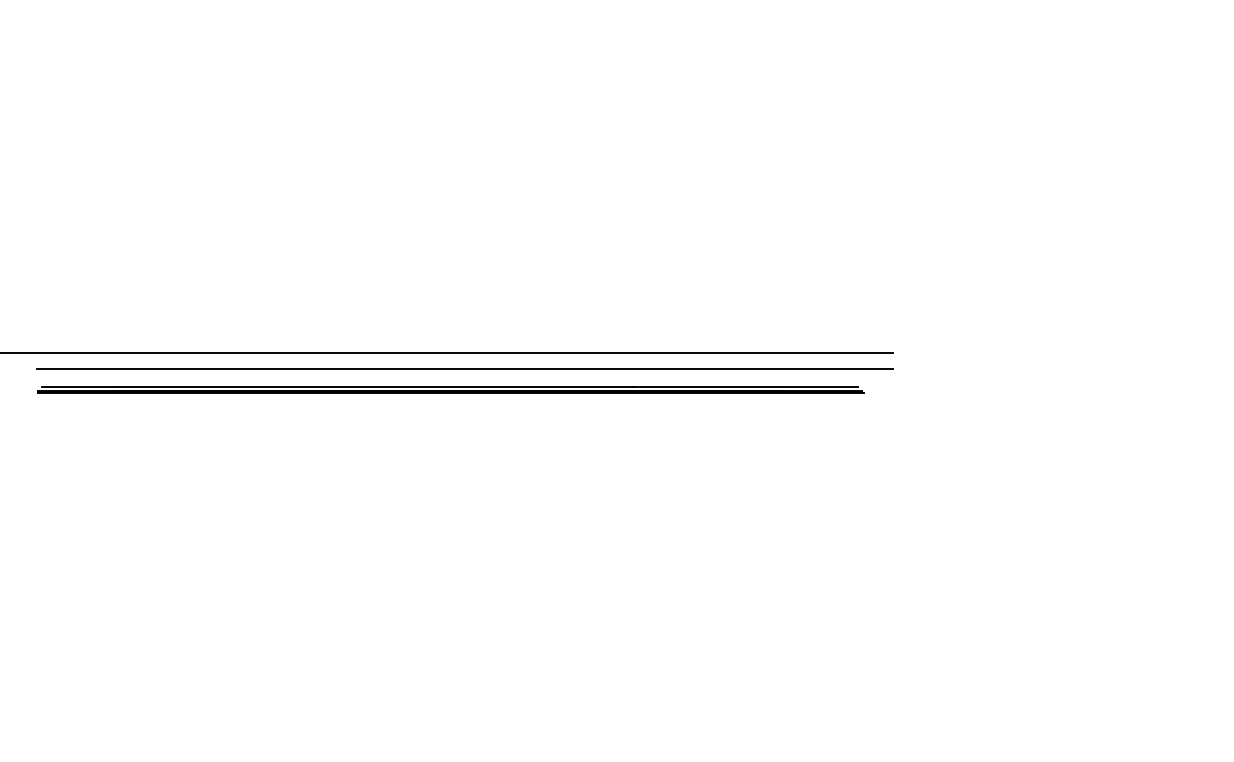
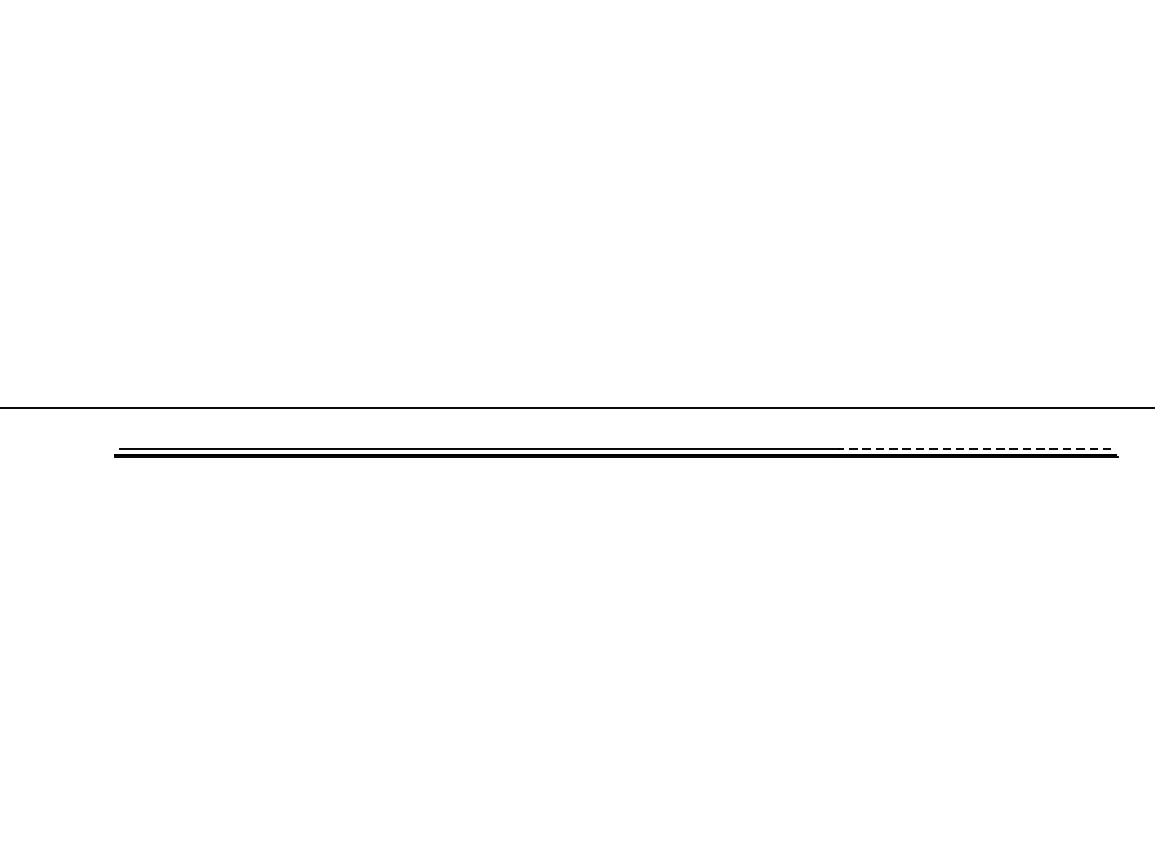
line: (464, 368) -> (633, 427), removed
line: (745, 386) -> (974, 449), solid -> dashed

